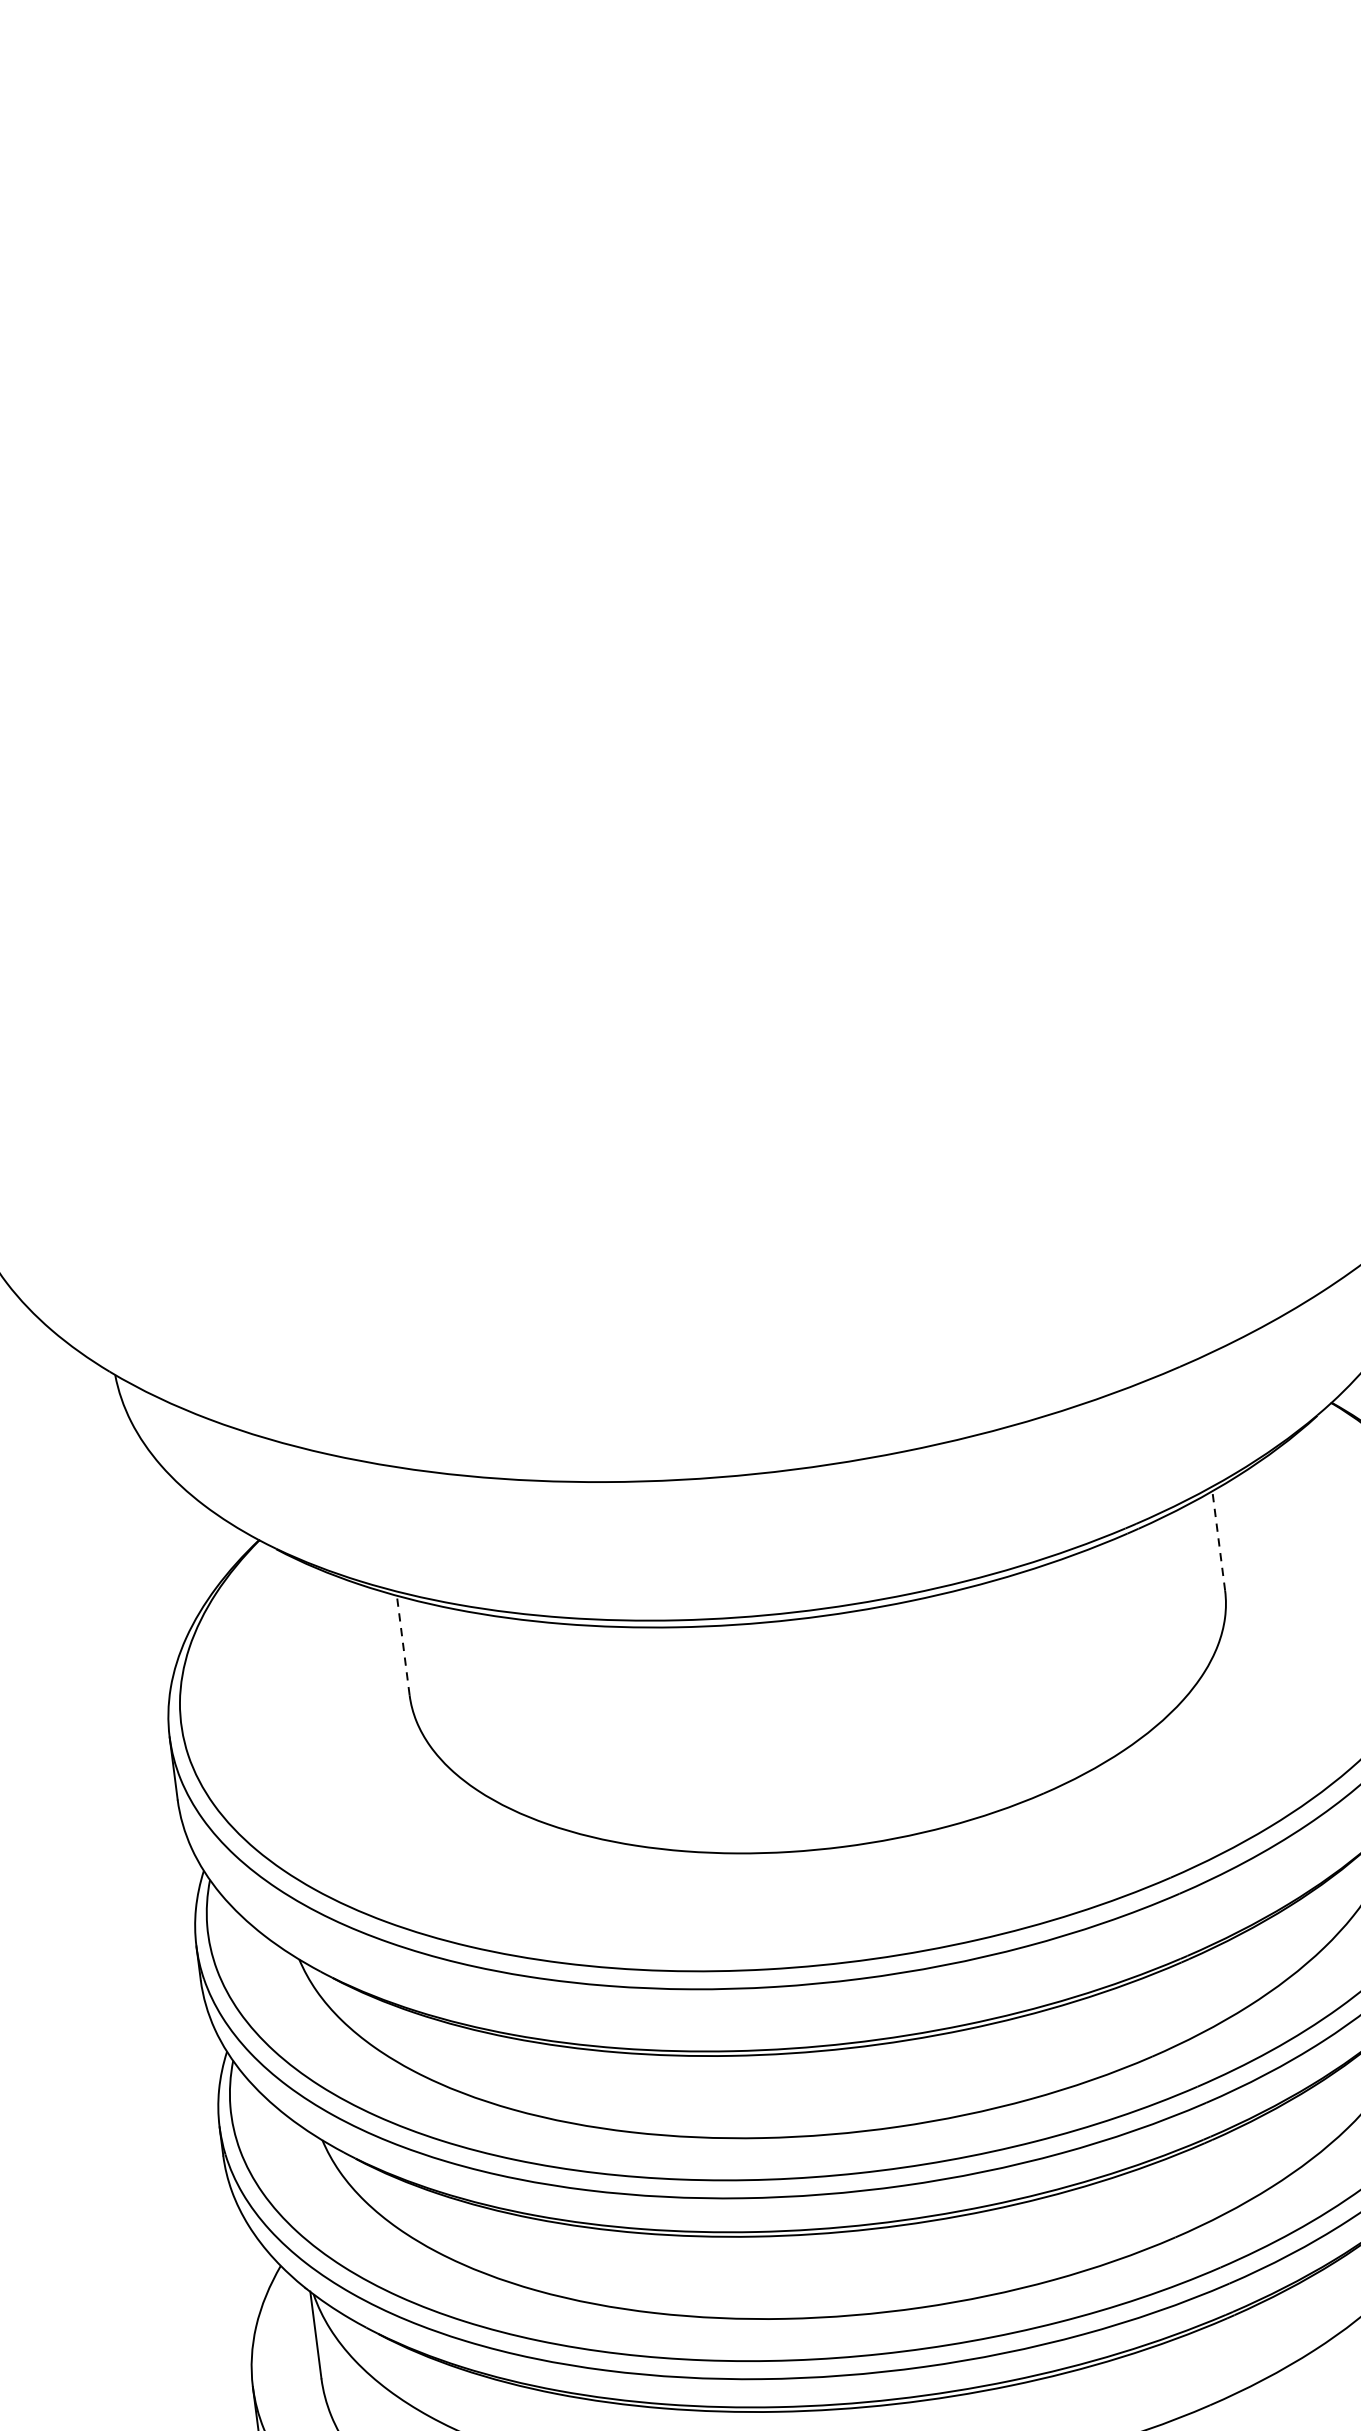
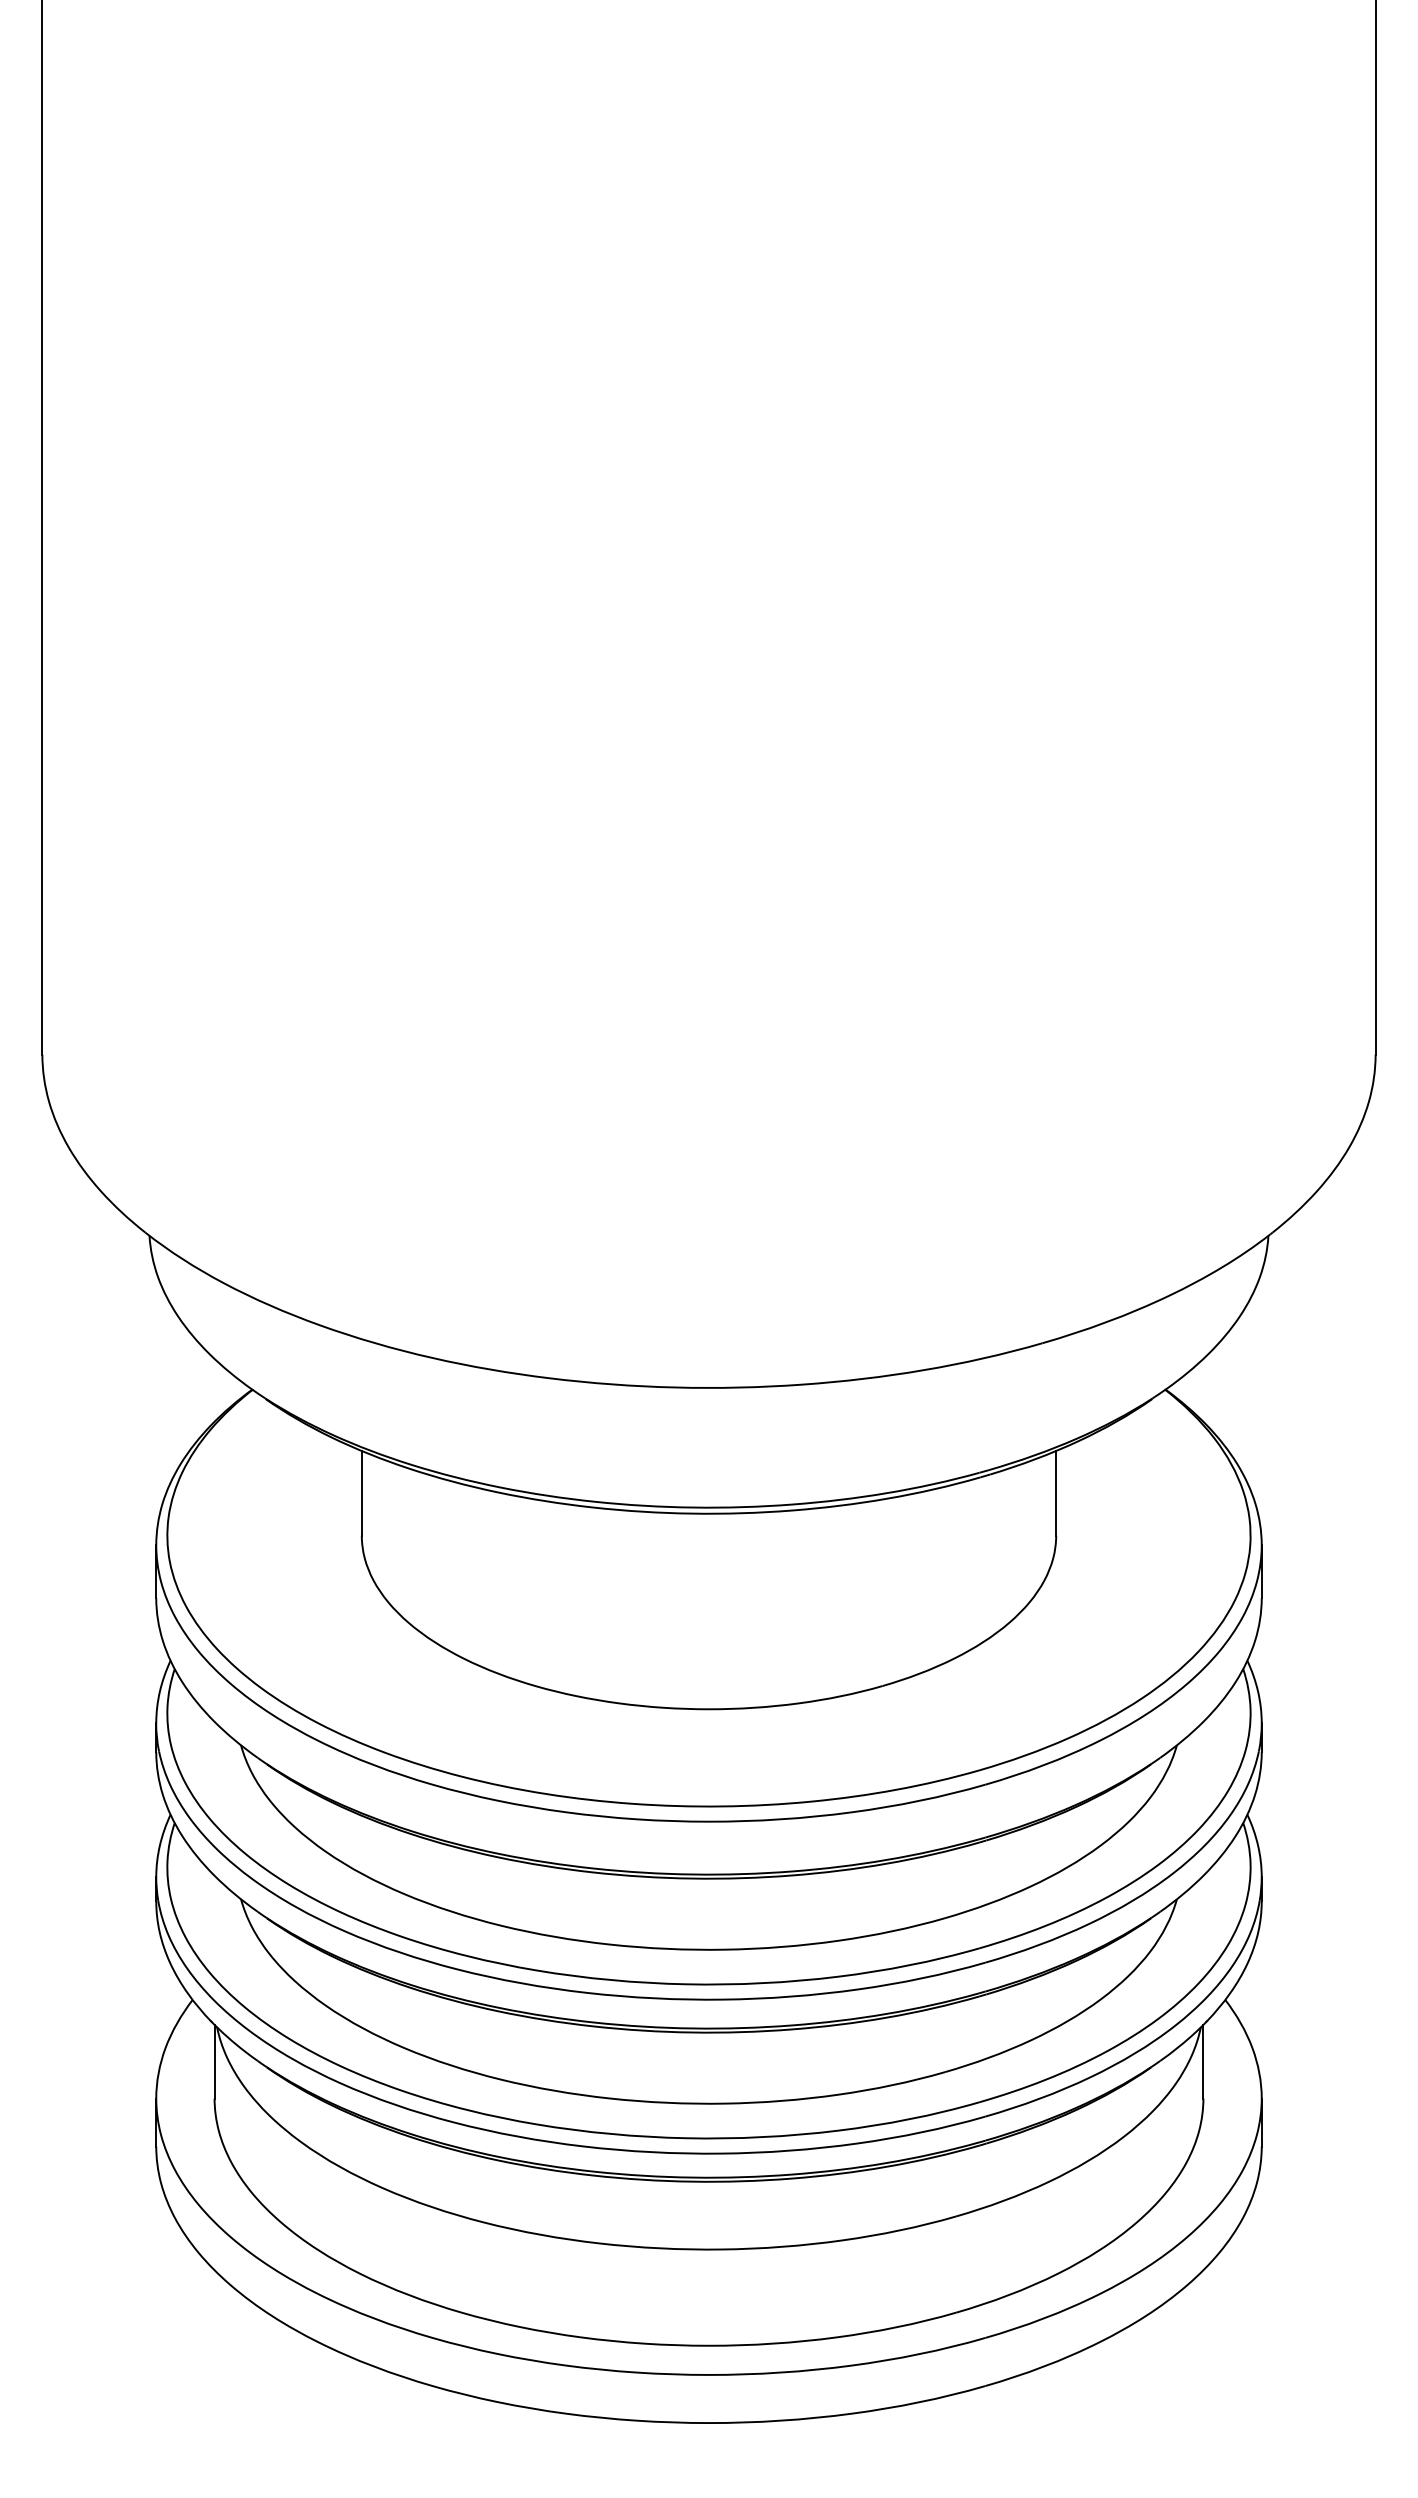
line: (1218, 1539) -> (1056, 1492), dashed -> solid
line: (402, 1644) -> (361, 1492), dashed -> solid

